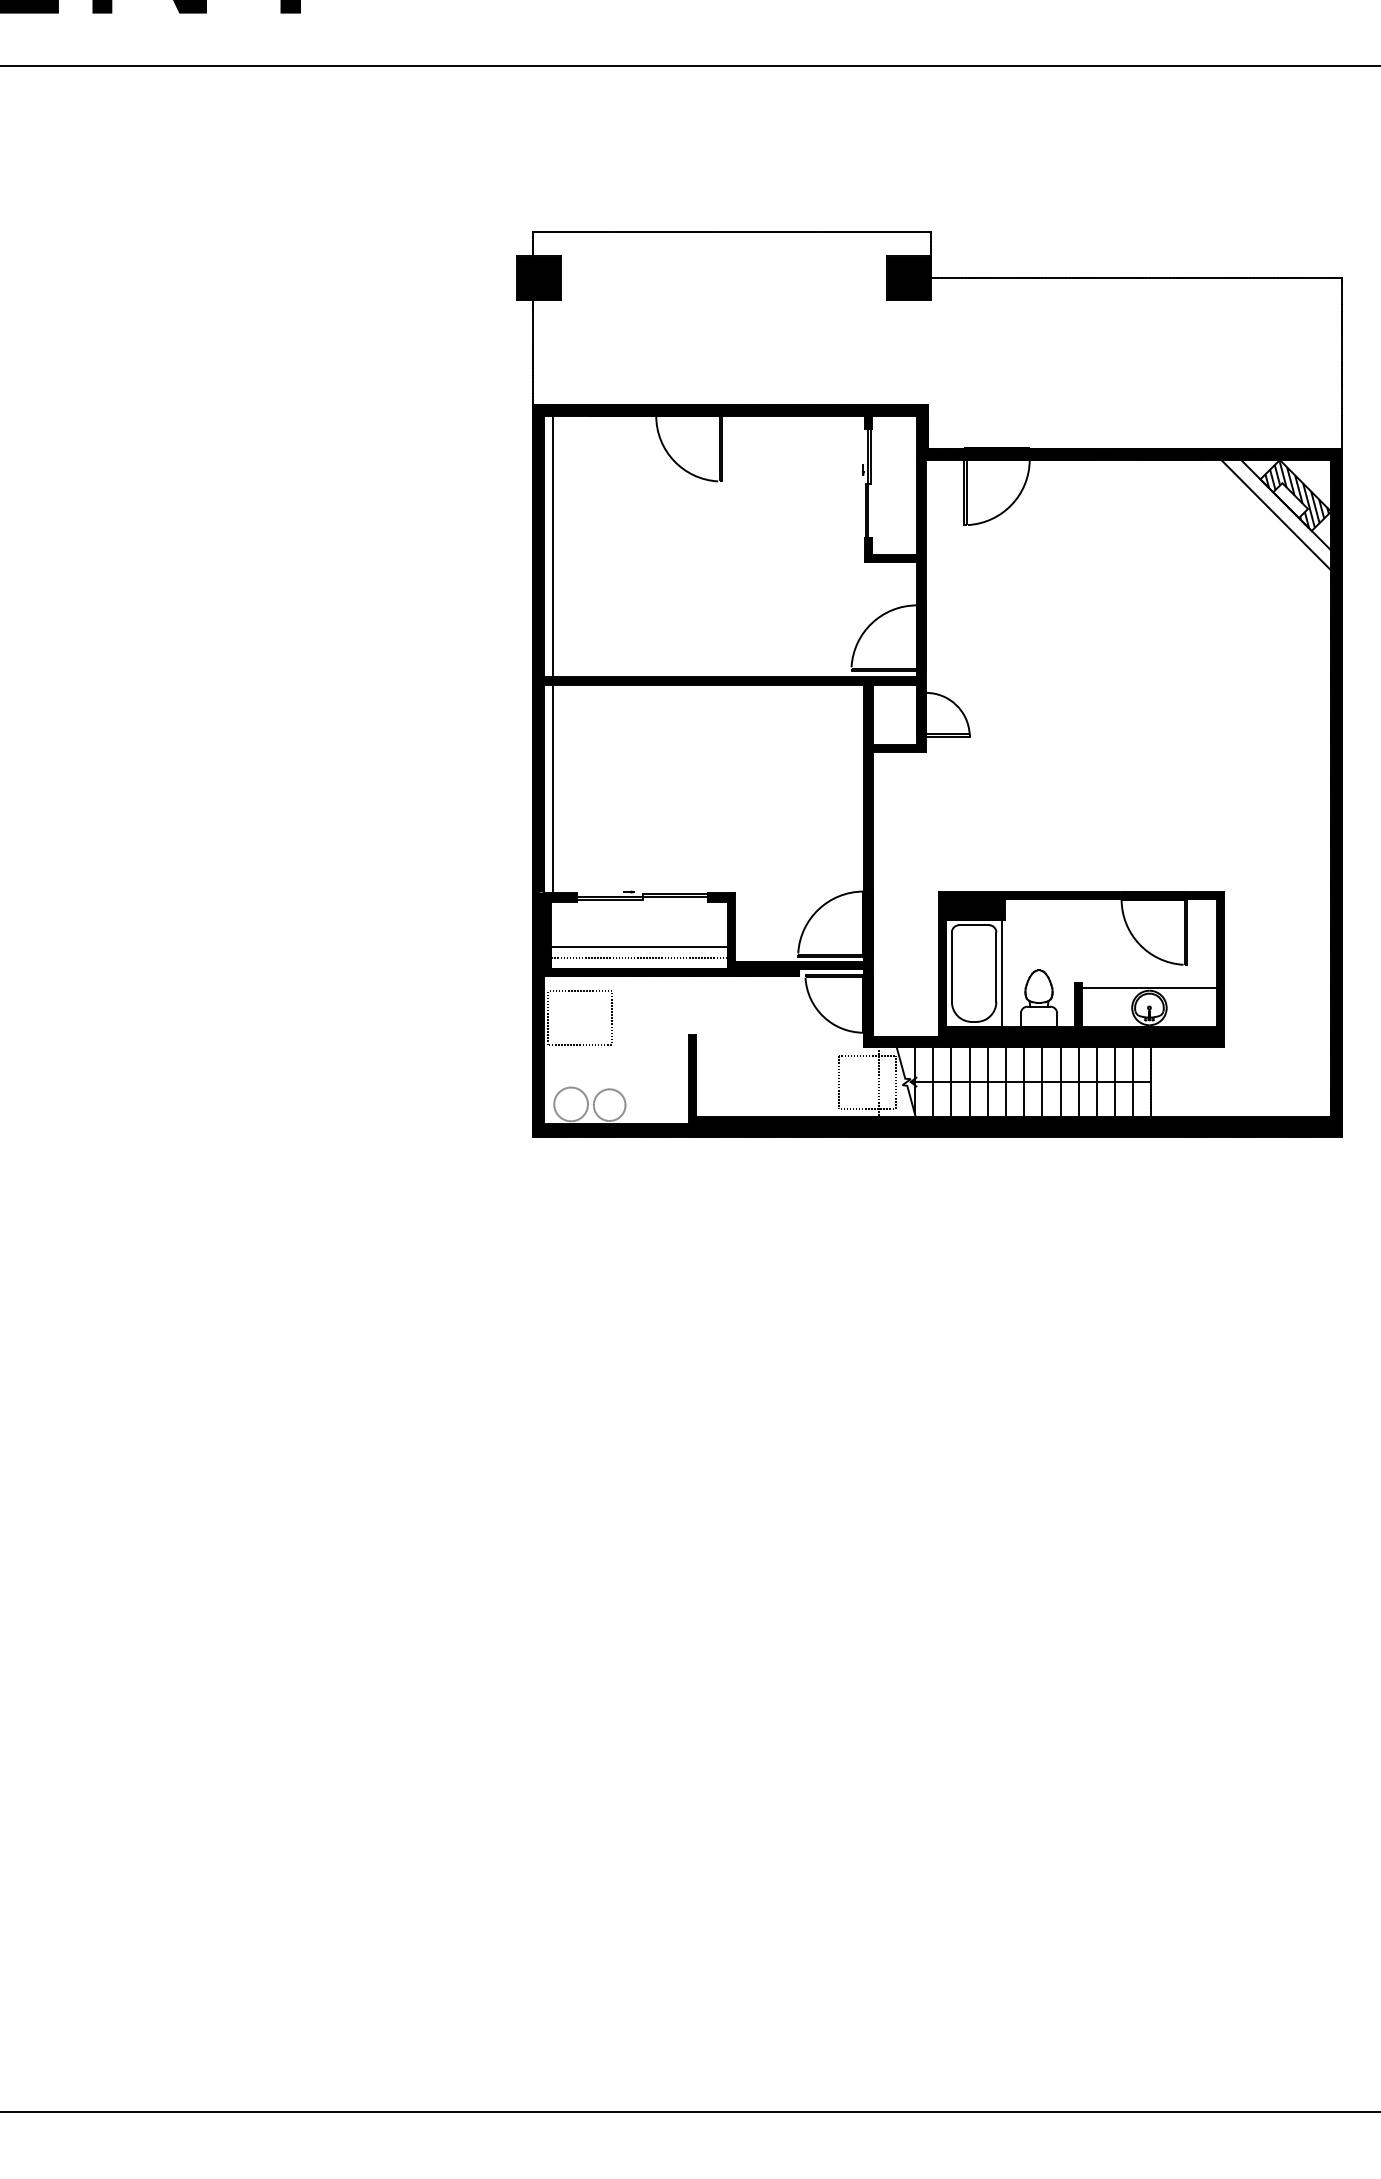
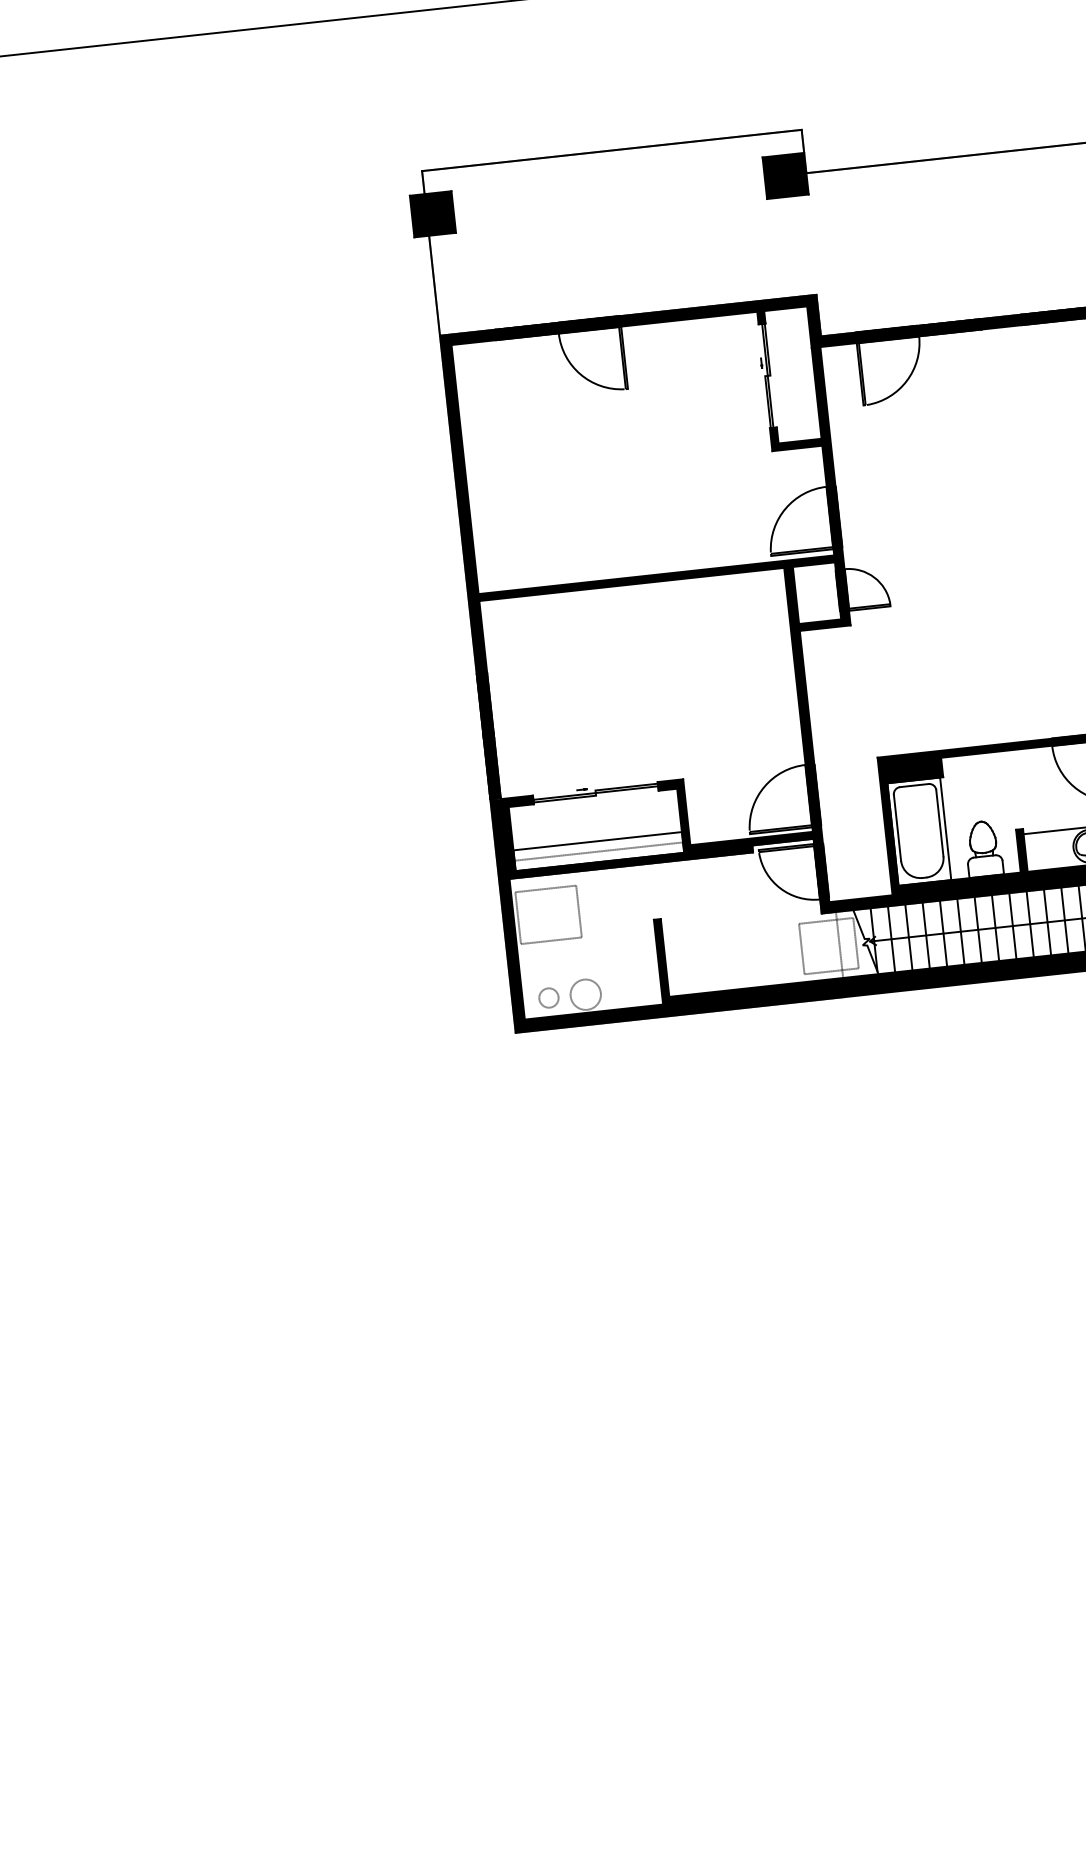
line: (552, 546) -> (473, 468), removed
line: (552, 788) -> (498, 698), removed
circle: (570, 1104) -> (548, 998), size x0.6

